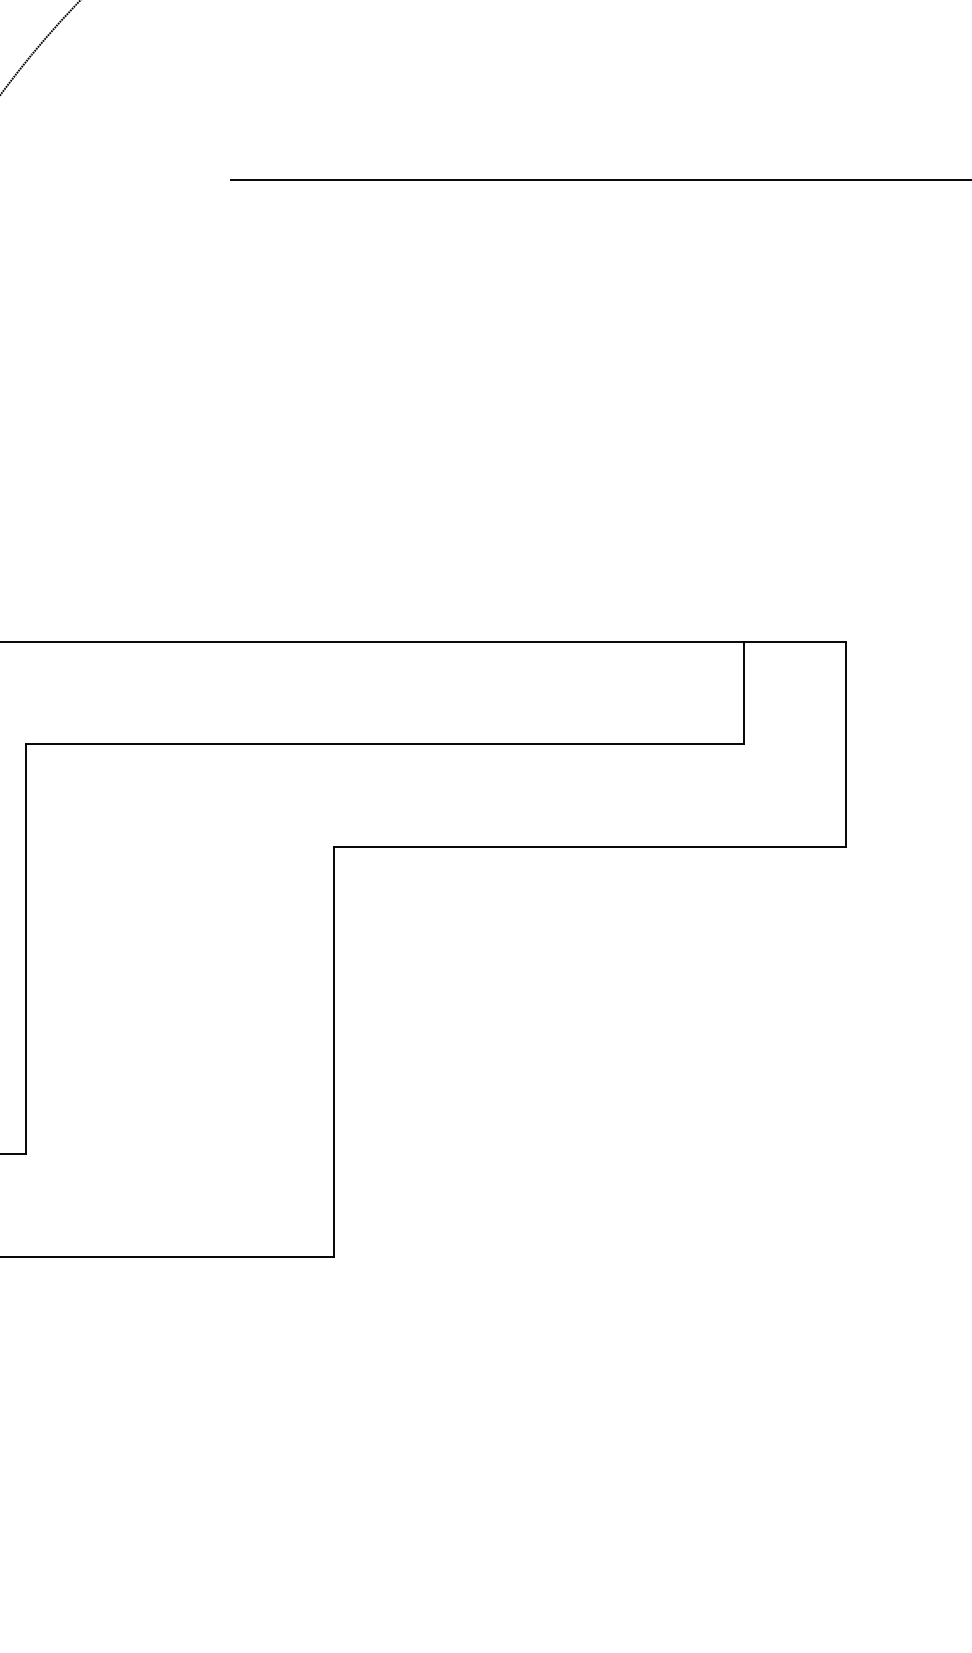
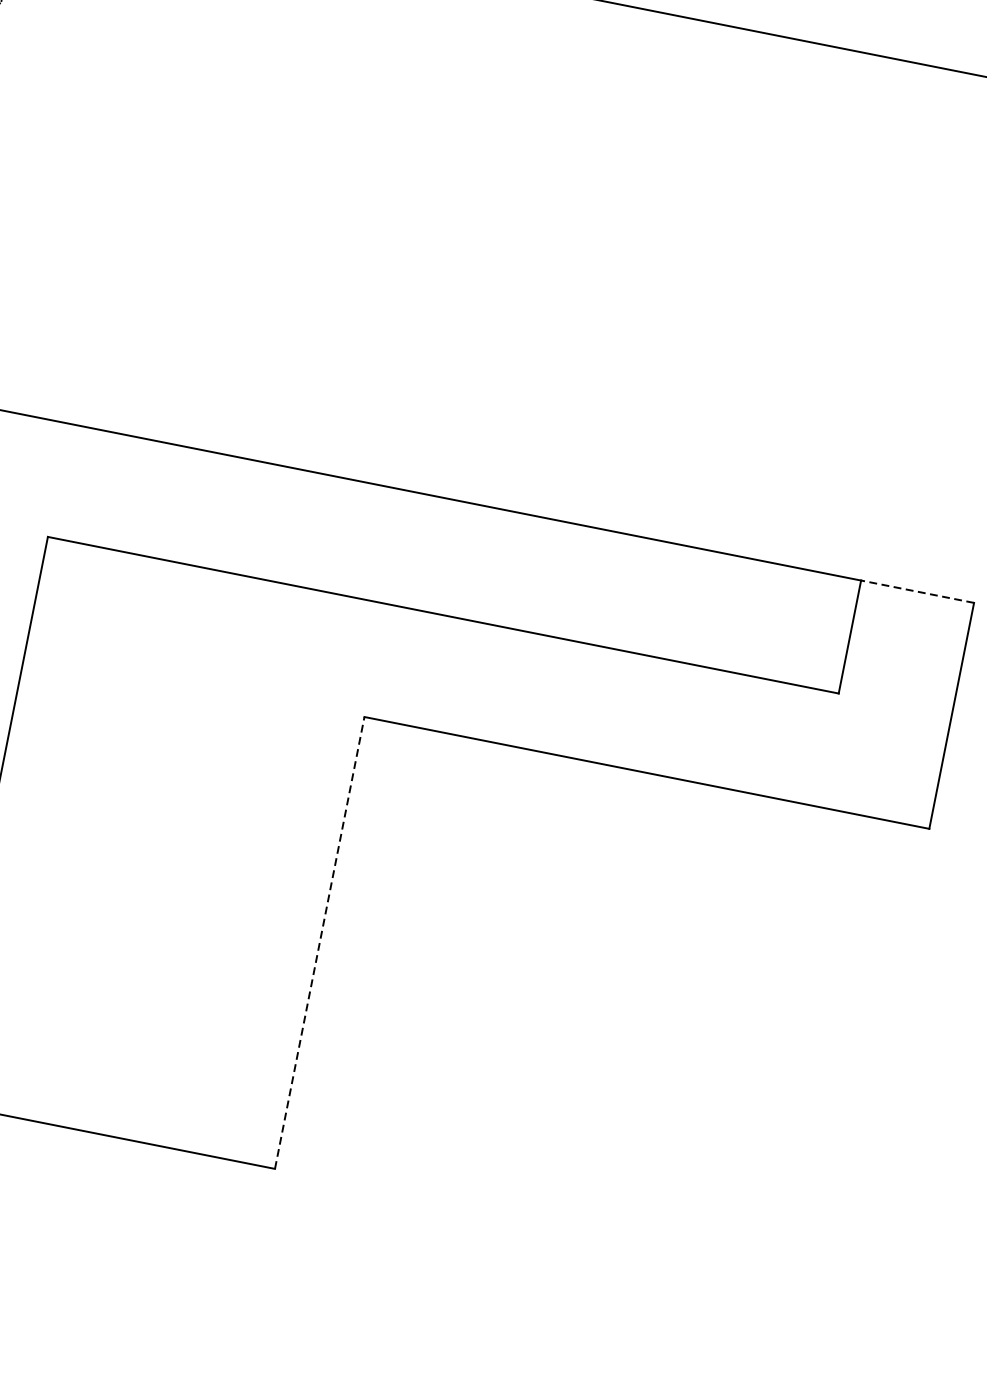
line: (794, 641) -> (916, 591), solid -> dashed
line: (333, 1051) -> (319, 942), solid -> dashed

